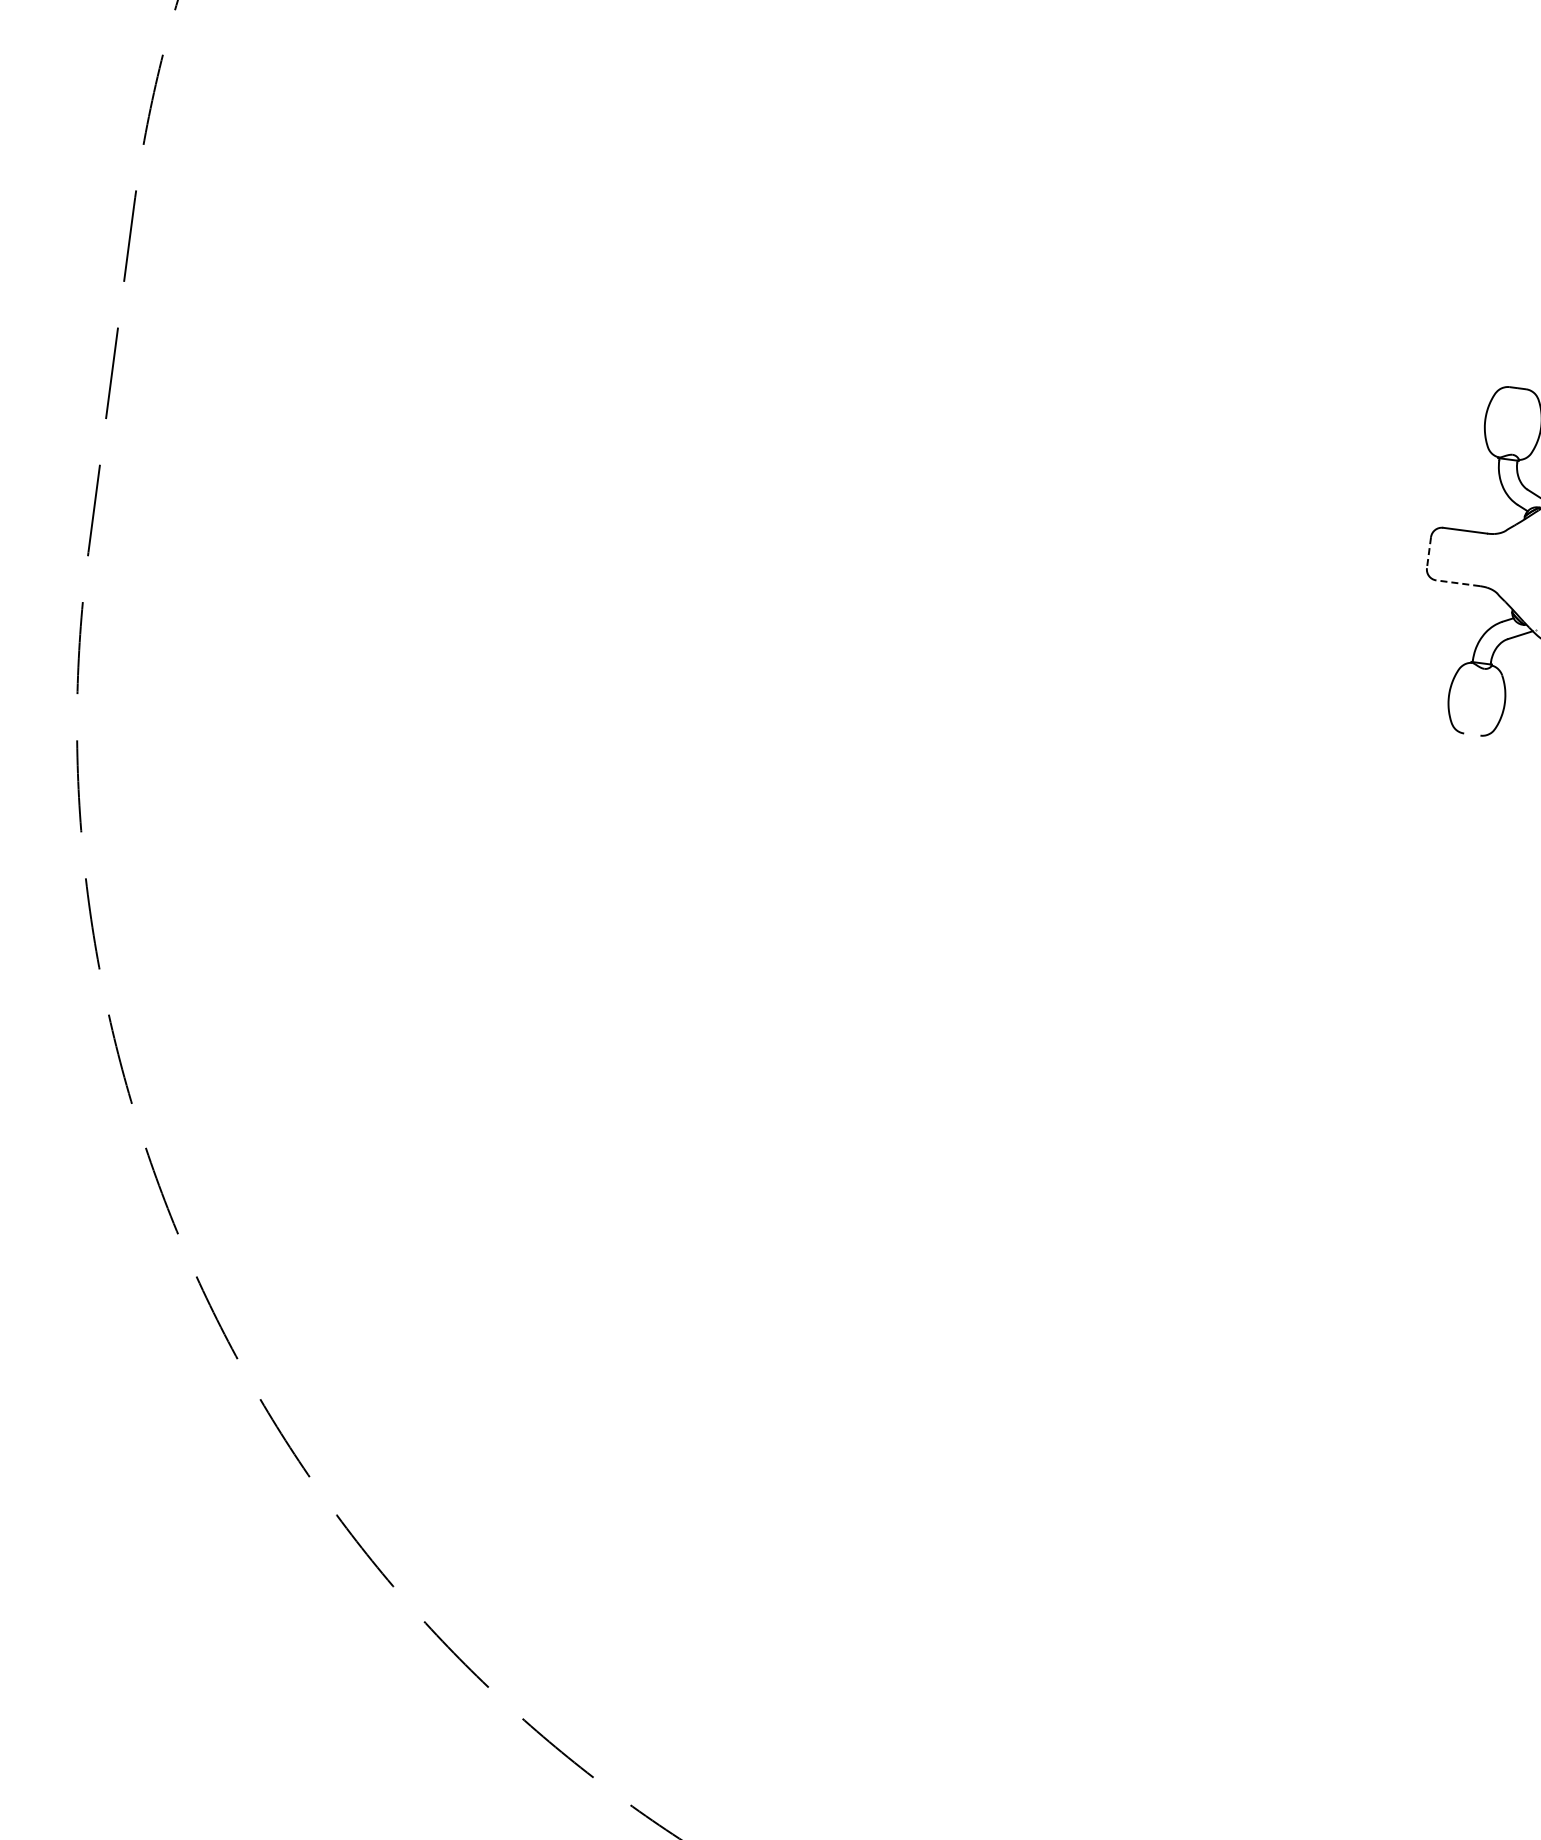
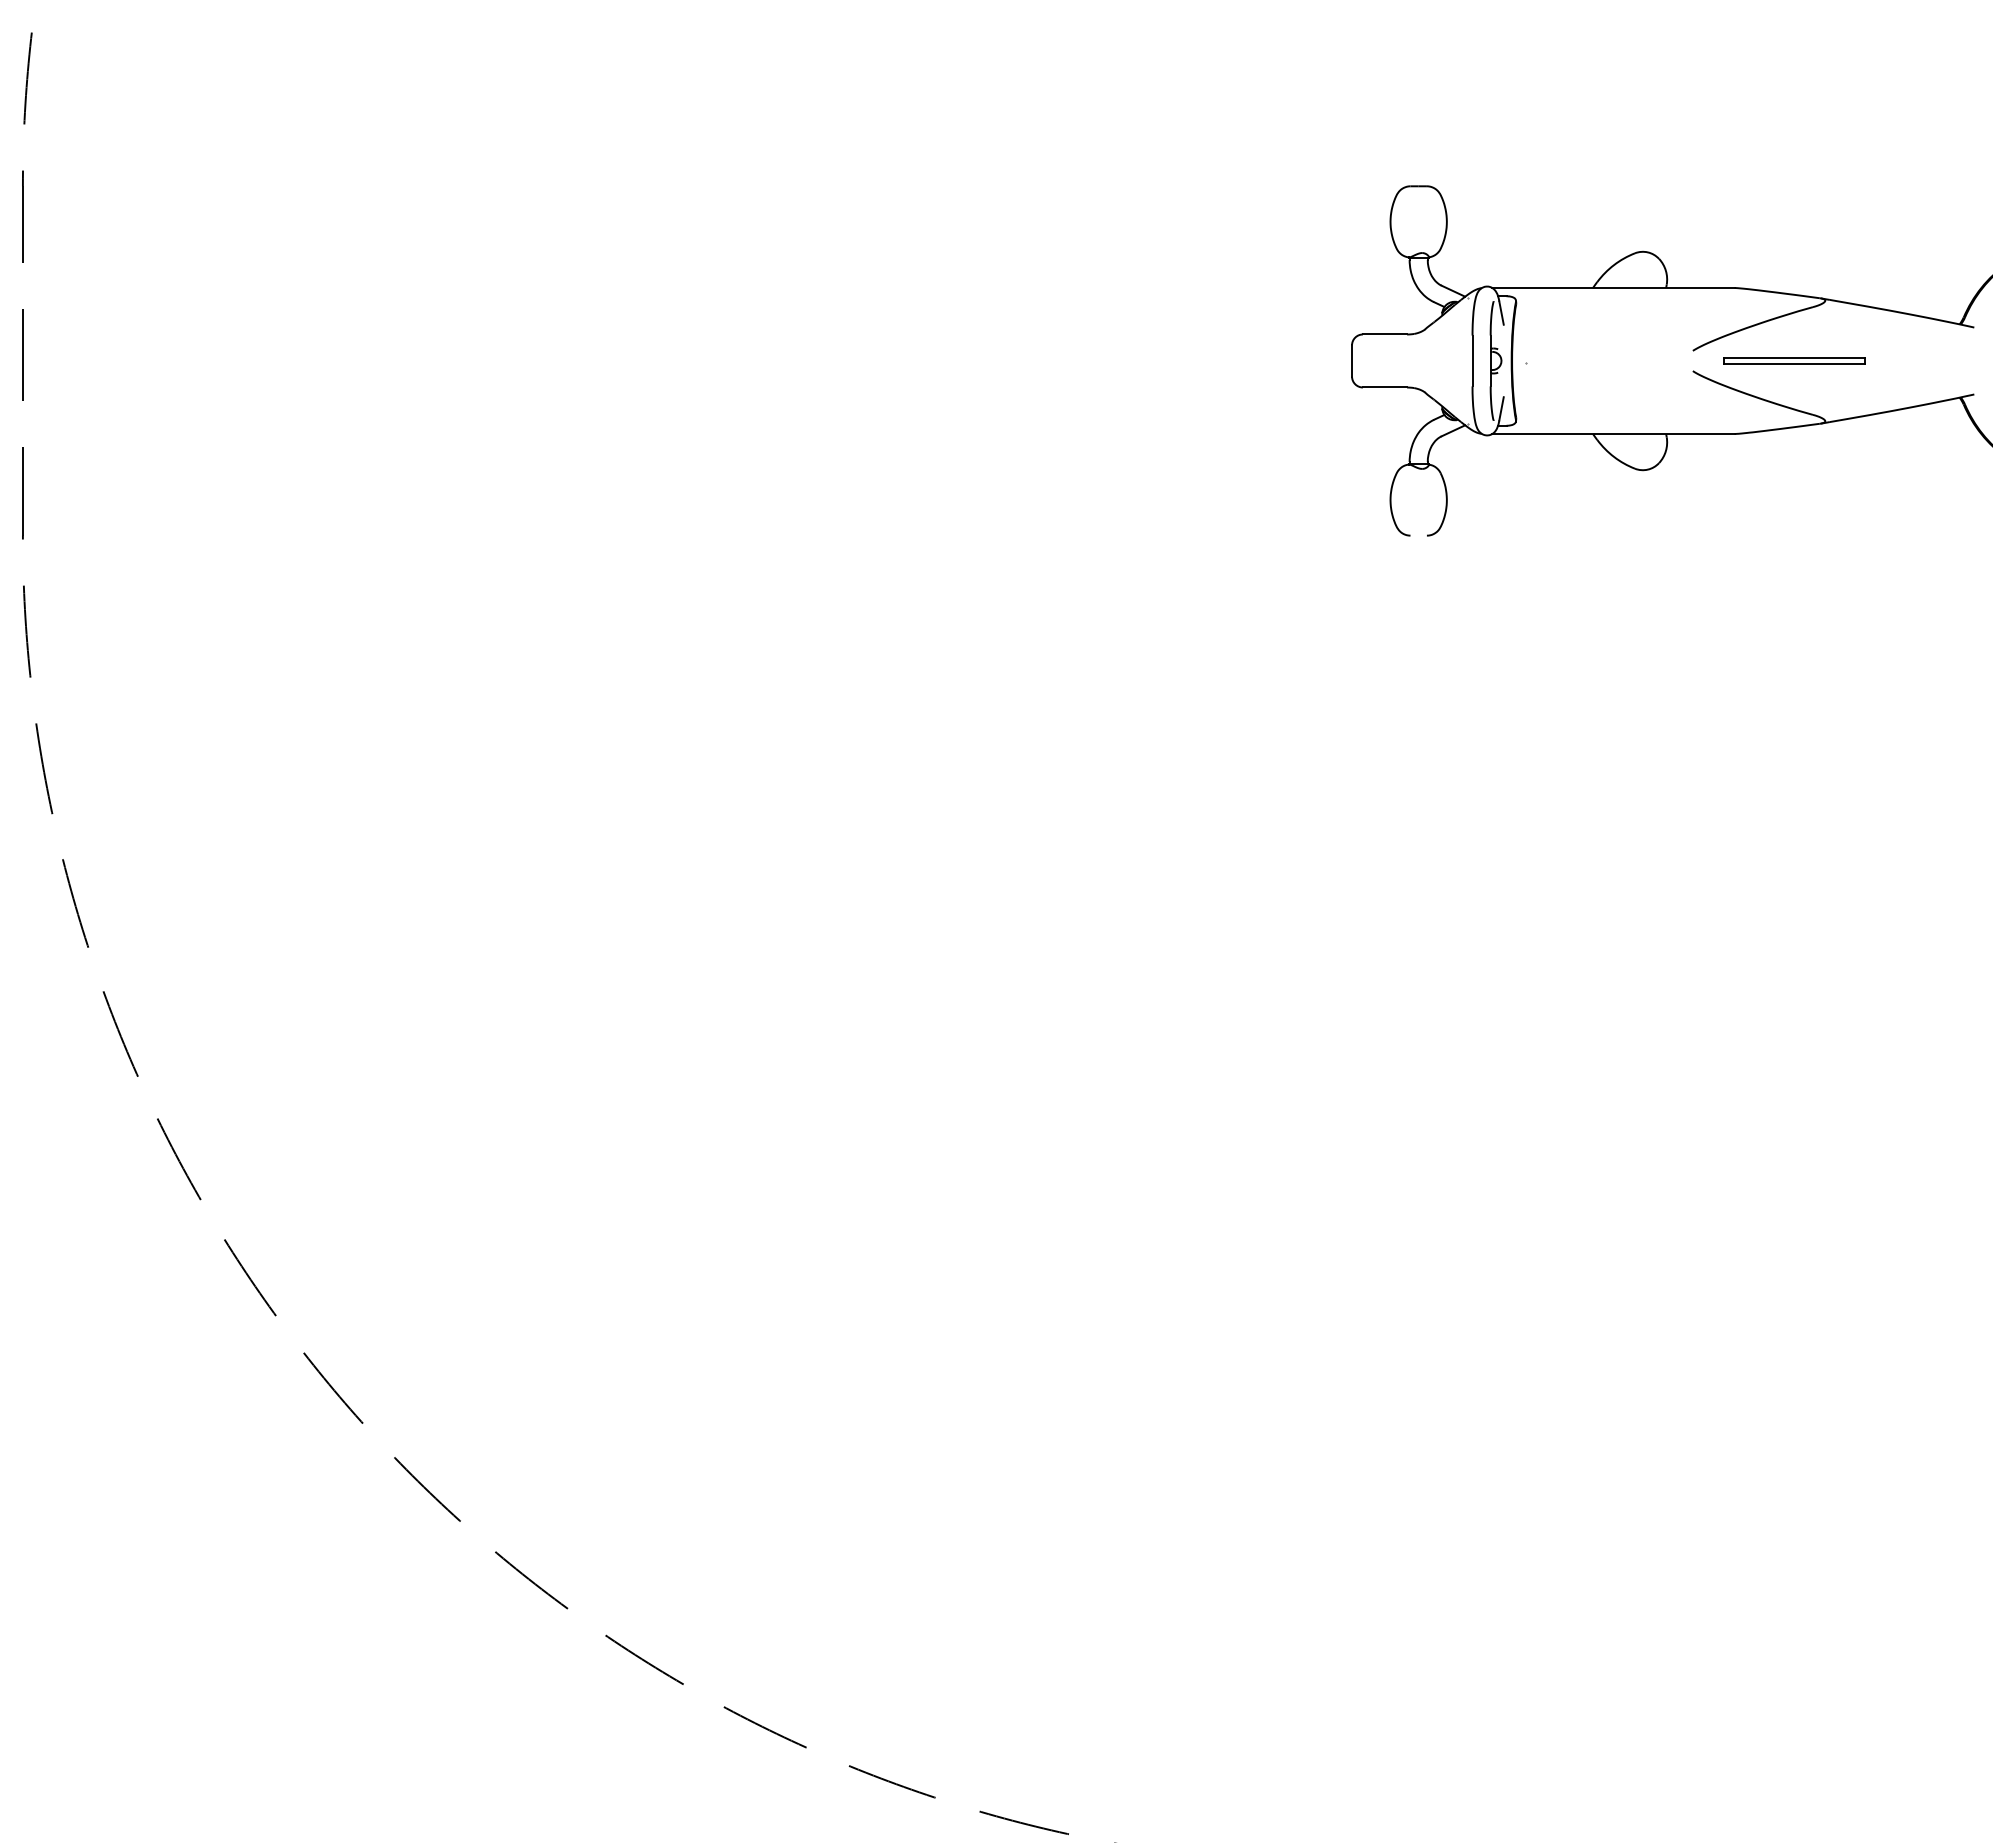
line: (1429, 552) -> (1352, 360), dashed -> solid
line: (1457, 583) -> (1384, 387), dashed -> solid

